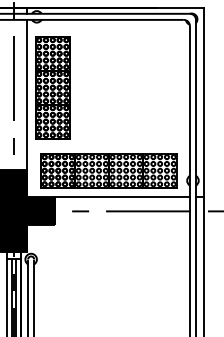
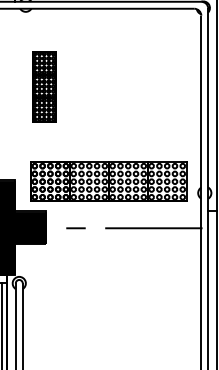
part: (52, 87) -> (43, 86), size x0.6
line: (27, 94) -> (15, 94), removed
line: (121, 196) -> (122, 211), removed

